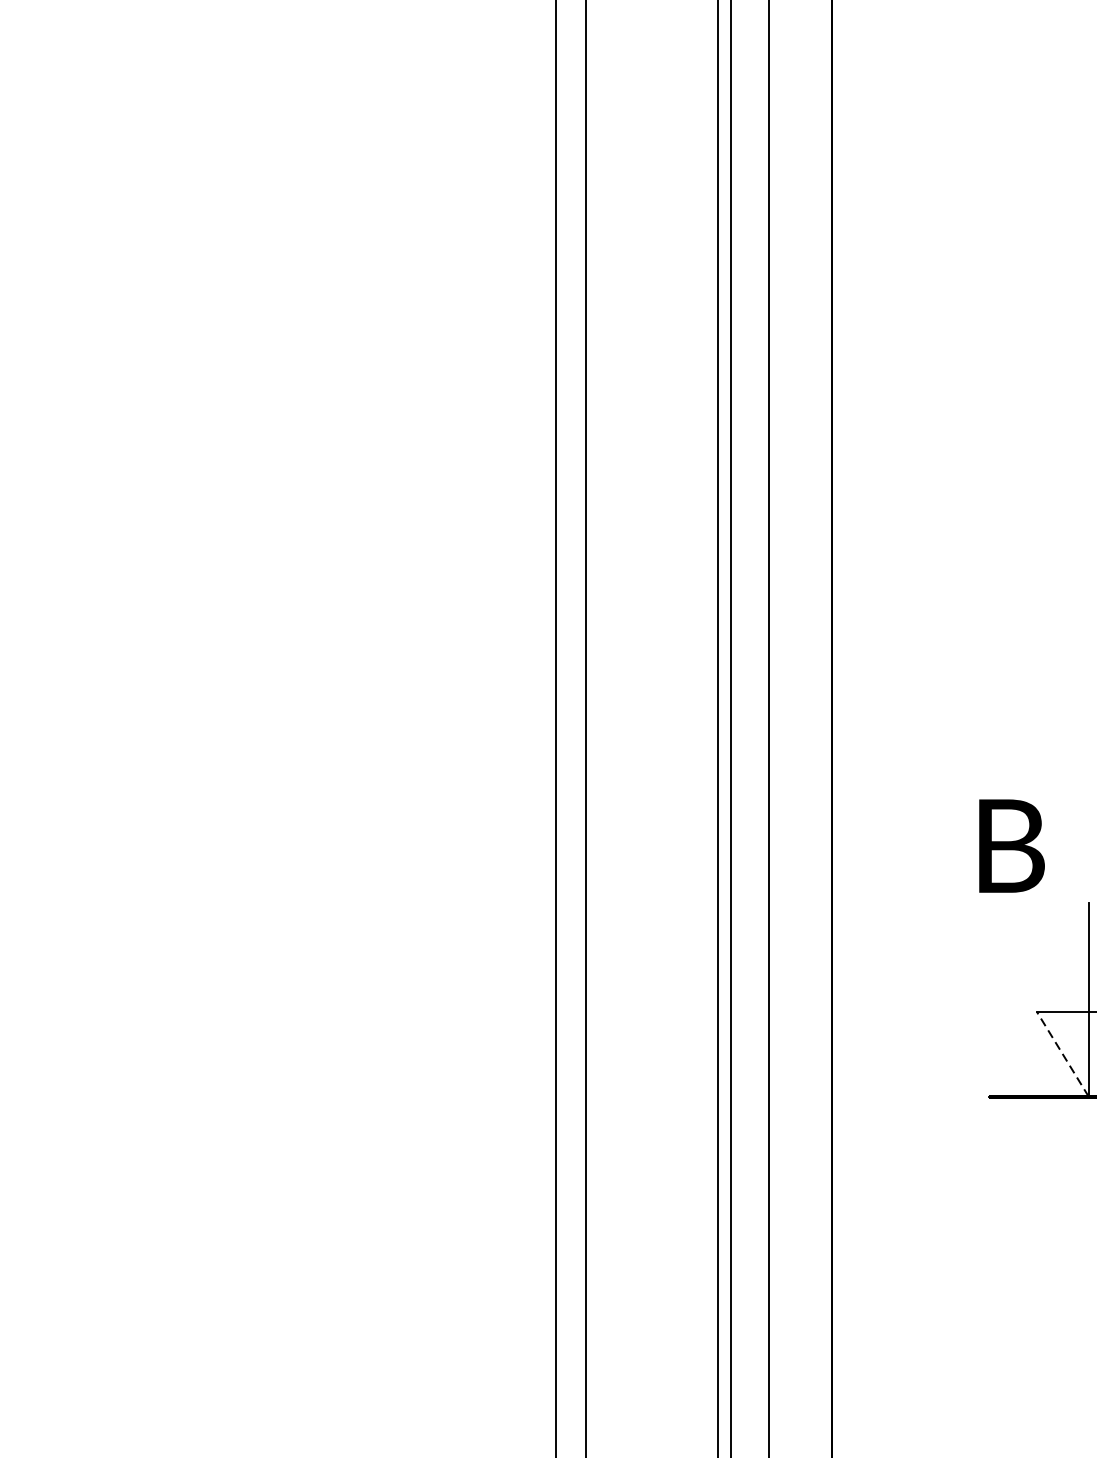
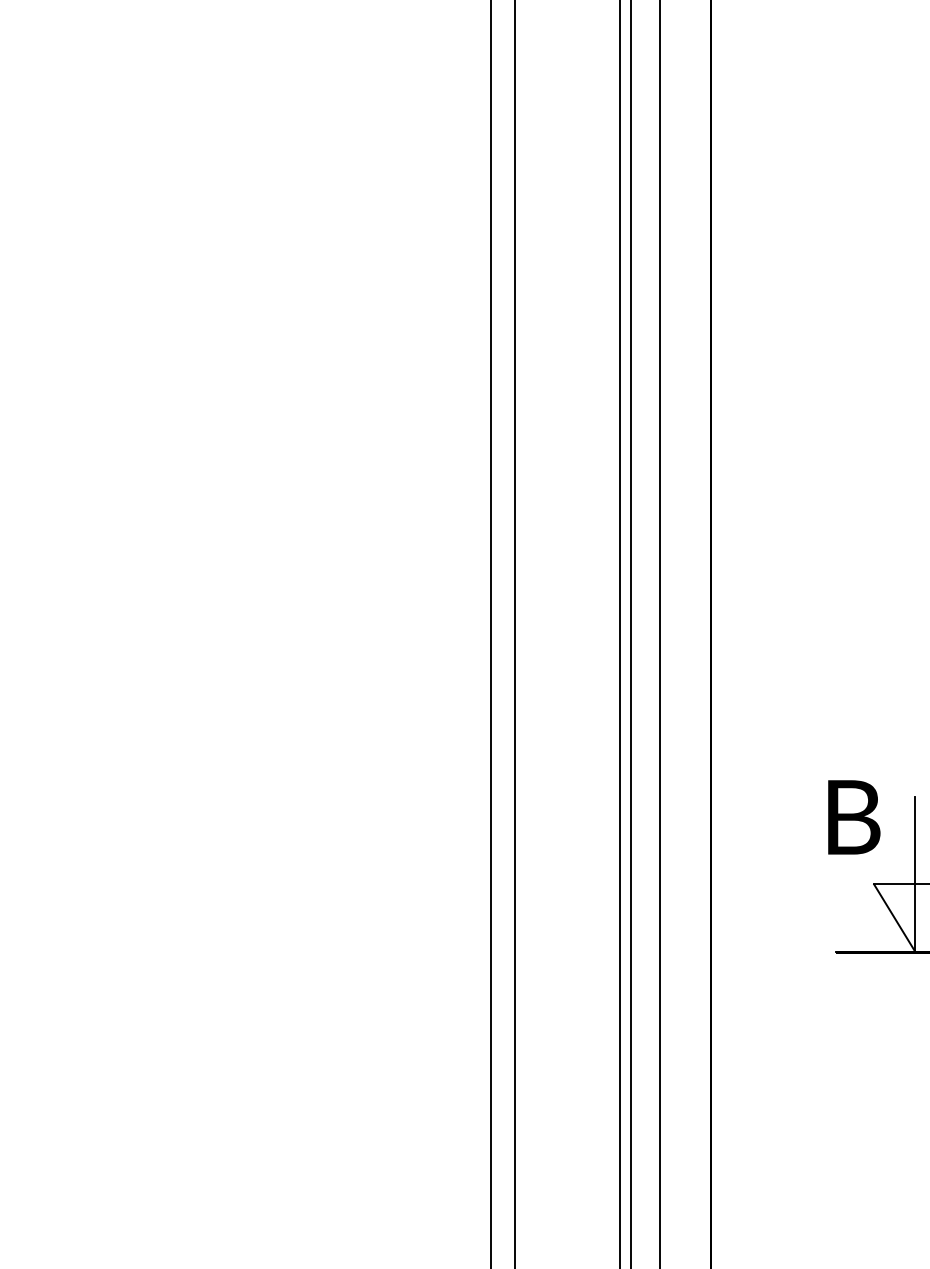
text: (1012, 846) -> (854, 817), moved
line: (1062, 1054) -> (894, 918), dashed -> solid

